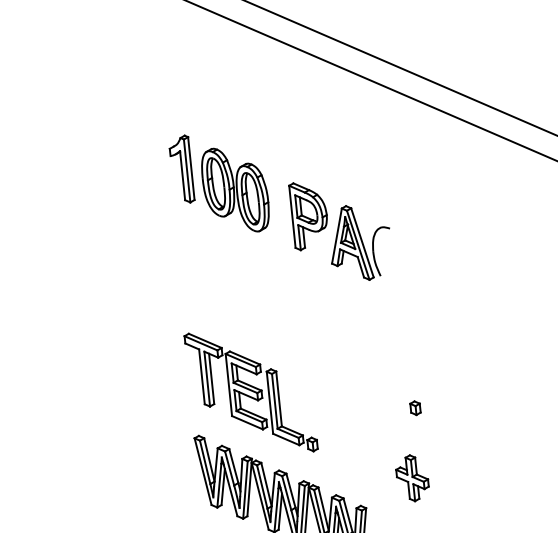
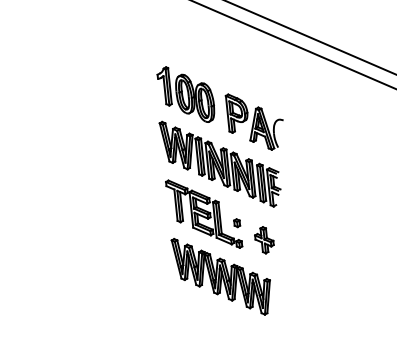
part: (278, 303) -> (219, 163), added
part: (416, 408) -> (237, 223), moved
part: (412, 478) -> (264, 240), moved

